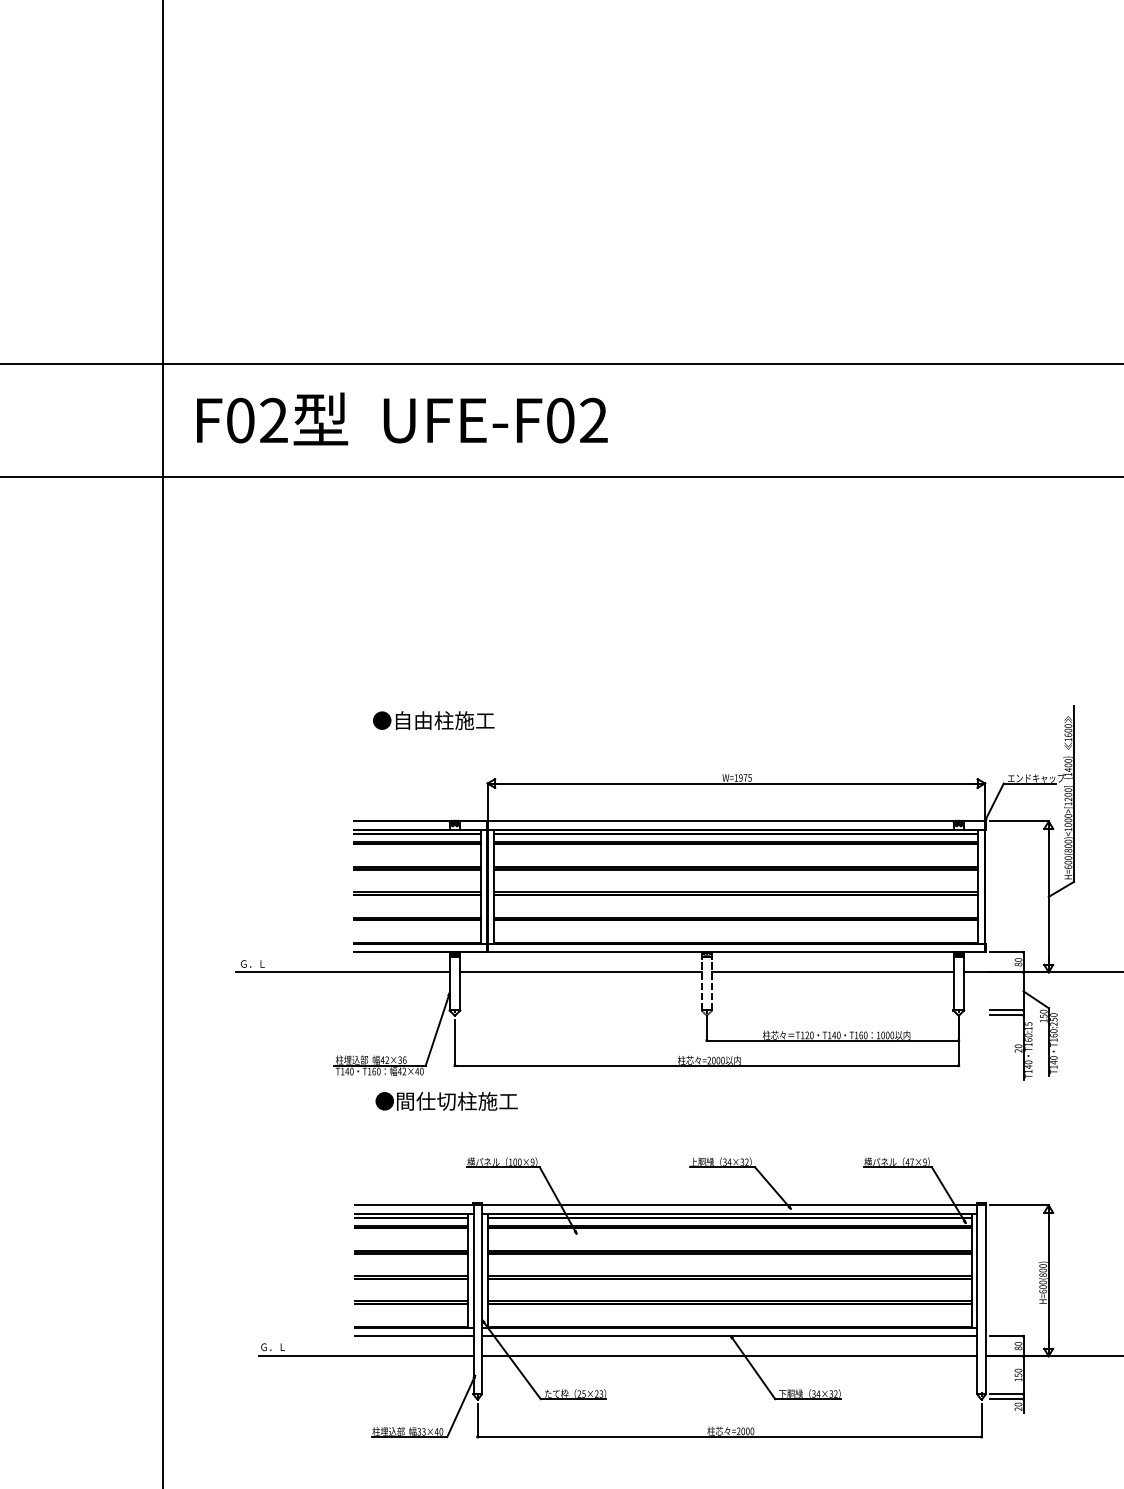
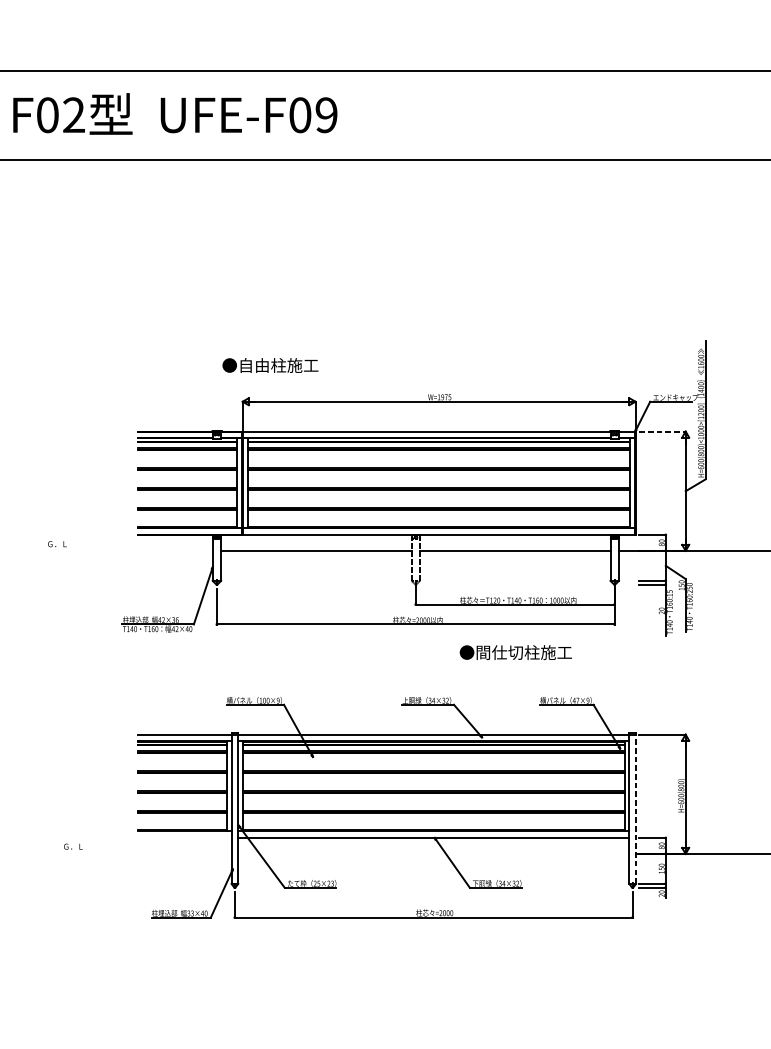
text: (593, 420) -> (326, 115), UFE-F02 -> UFE-F09
text: (433, 720) -> (270, 365), moved
line: (1020, 821) -> (663, 431), solid -> dashed
line: (342, 972) -> (128, 550), removed
text: (446, 1100) -> (515, 651), moved
line: (985, 1299) -> (635, 809), solid -> dashed
line: (414, 1336) -> (185, 838), removed
line: (365, 1356) -> (146, 854), removed
line: (729, 1356) -> (433, 854), removed

